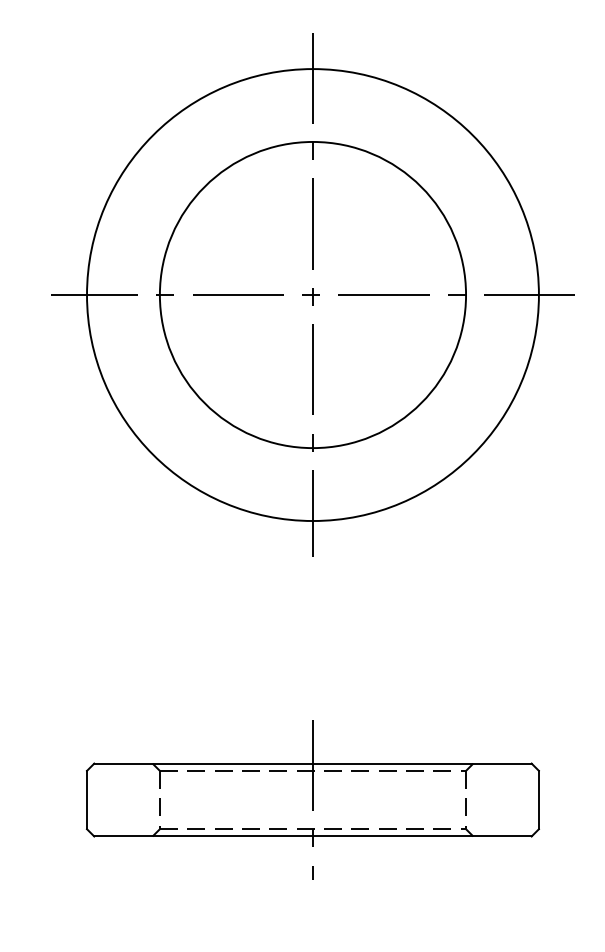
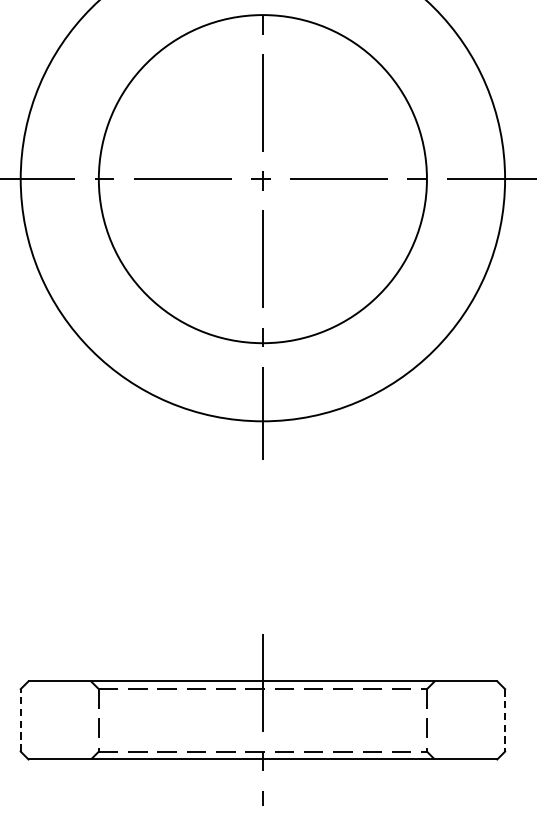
line: (87, 799) -> (21, 719), solid -> dashed
line: (538, 800) -> (504, 720), solid -> dashed

